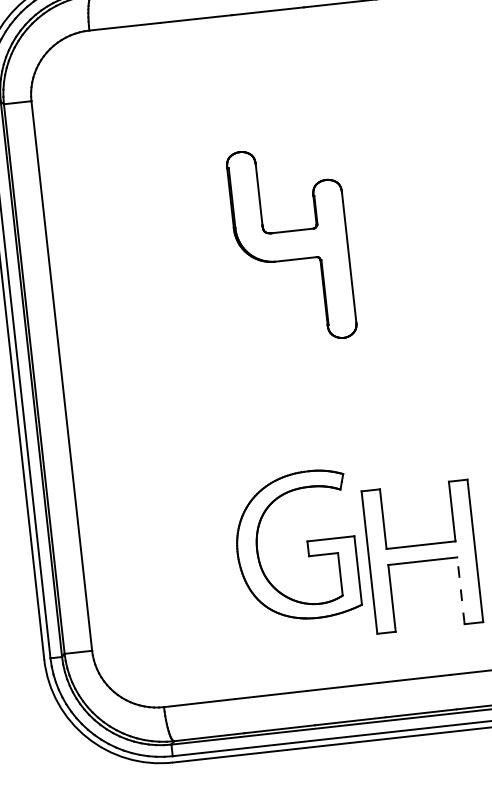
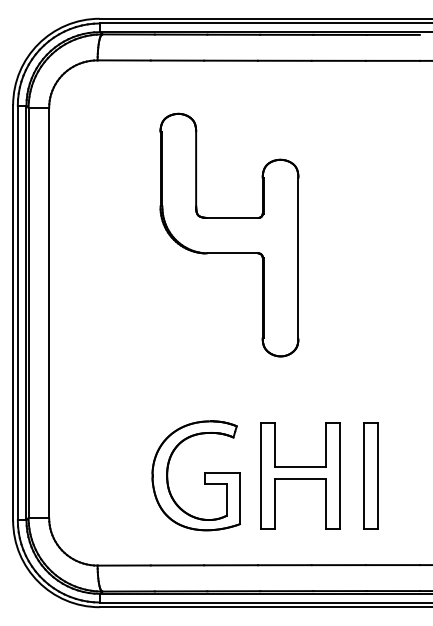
part: (291, 244) -> (229, 234), size x1.67
part: (307, 544) -> (204, 475), moved
line: (461, 590) -> (326, 503), dashed -> solid

